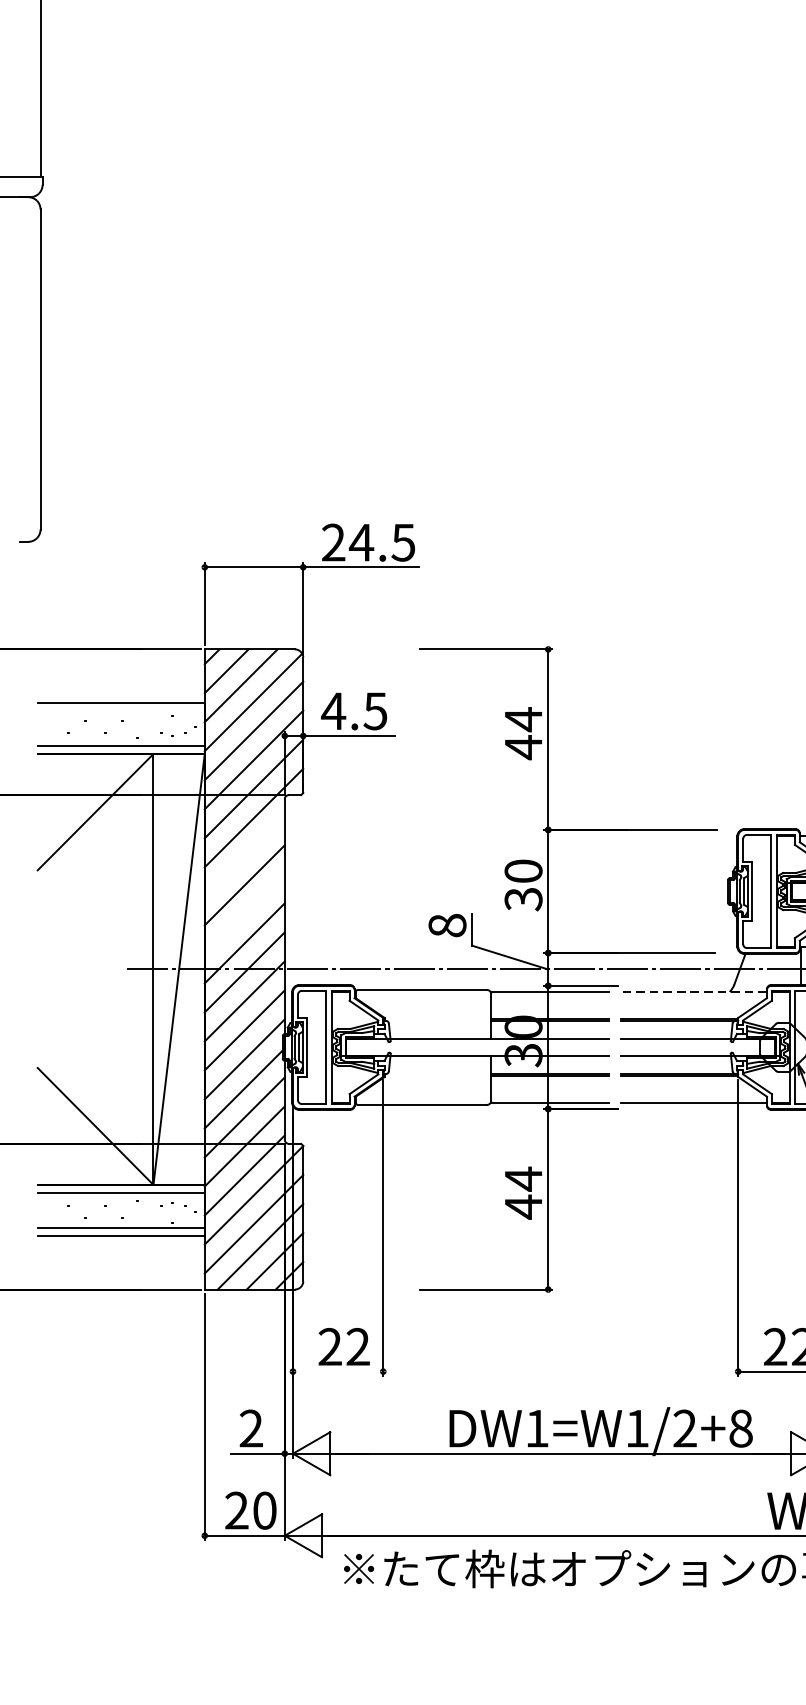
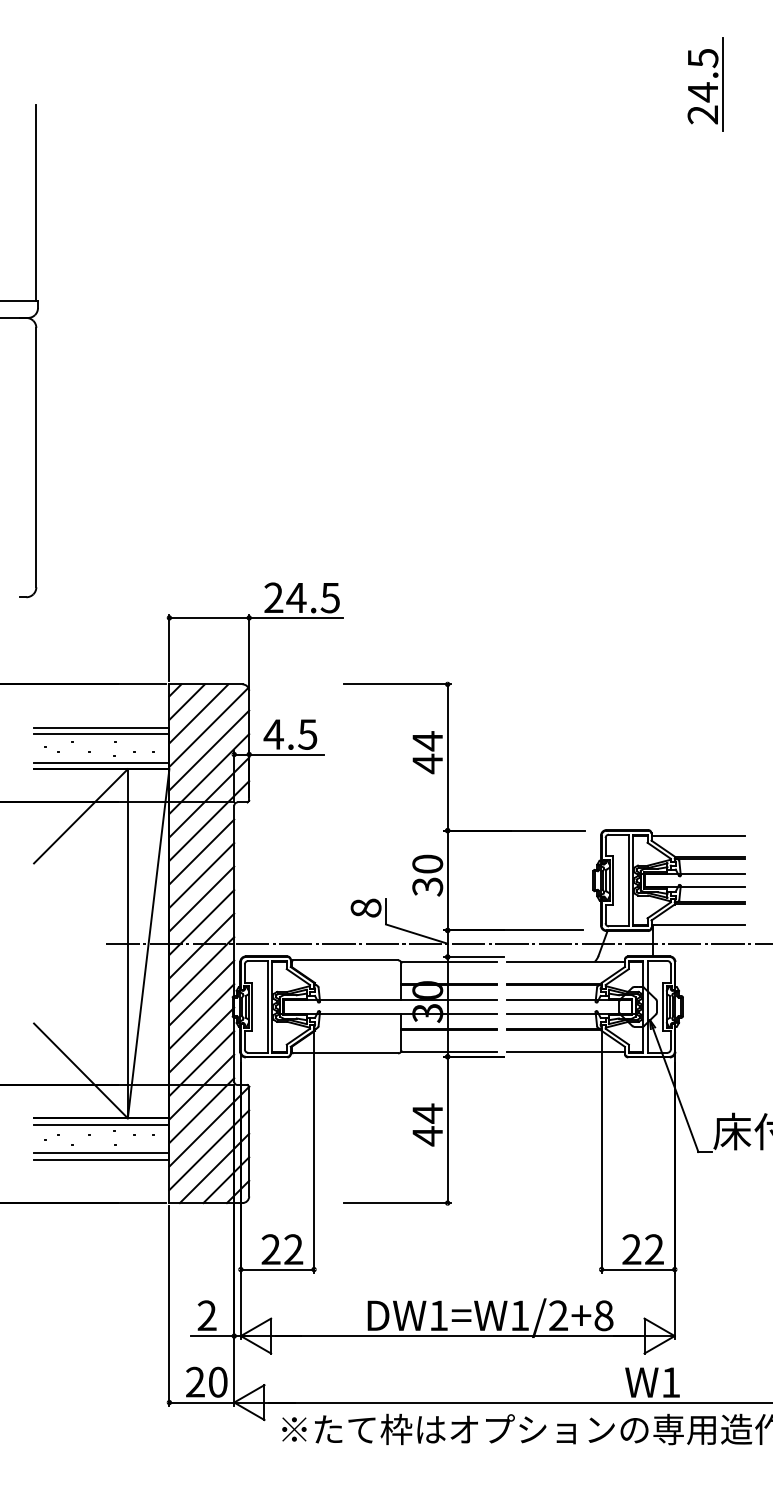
line: (120, 711) -> (101, 734), added
line: (244, 855) -> (201, 851), added
line: (244, 913) -> (201, 898), added
line: (693, 992) -> (565, 962), dashed -> solid
line: (338, 1371) -> (277, 1269), added

